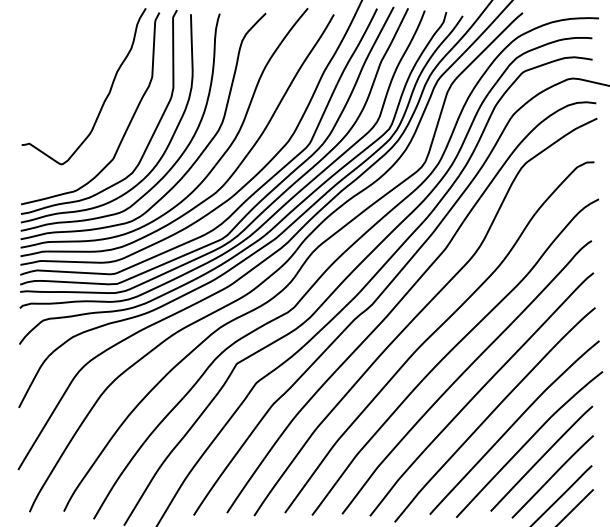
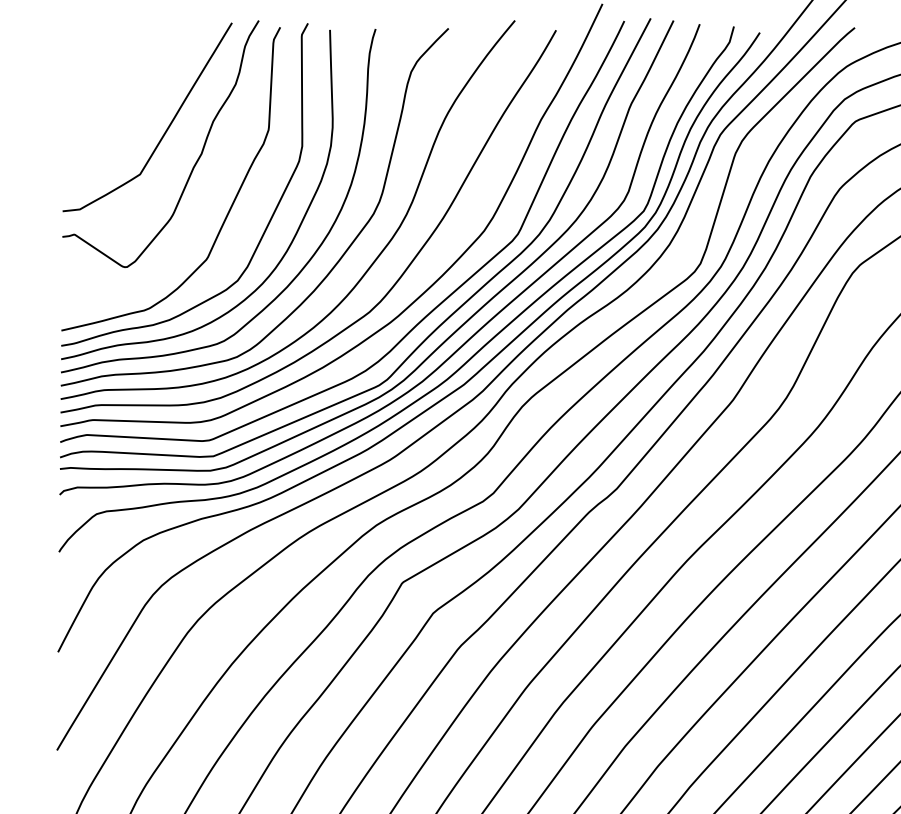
curve: (86, 77) -> (164, 129), added

